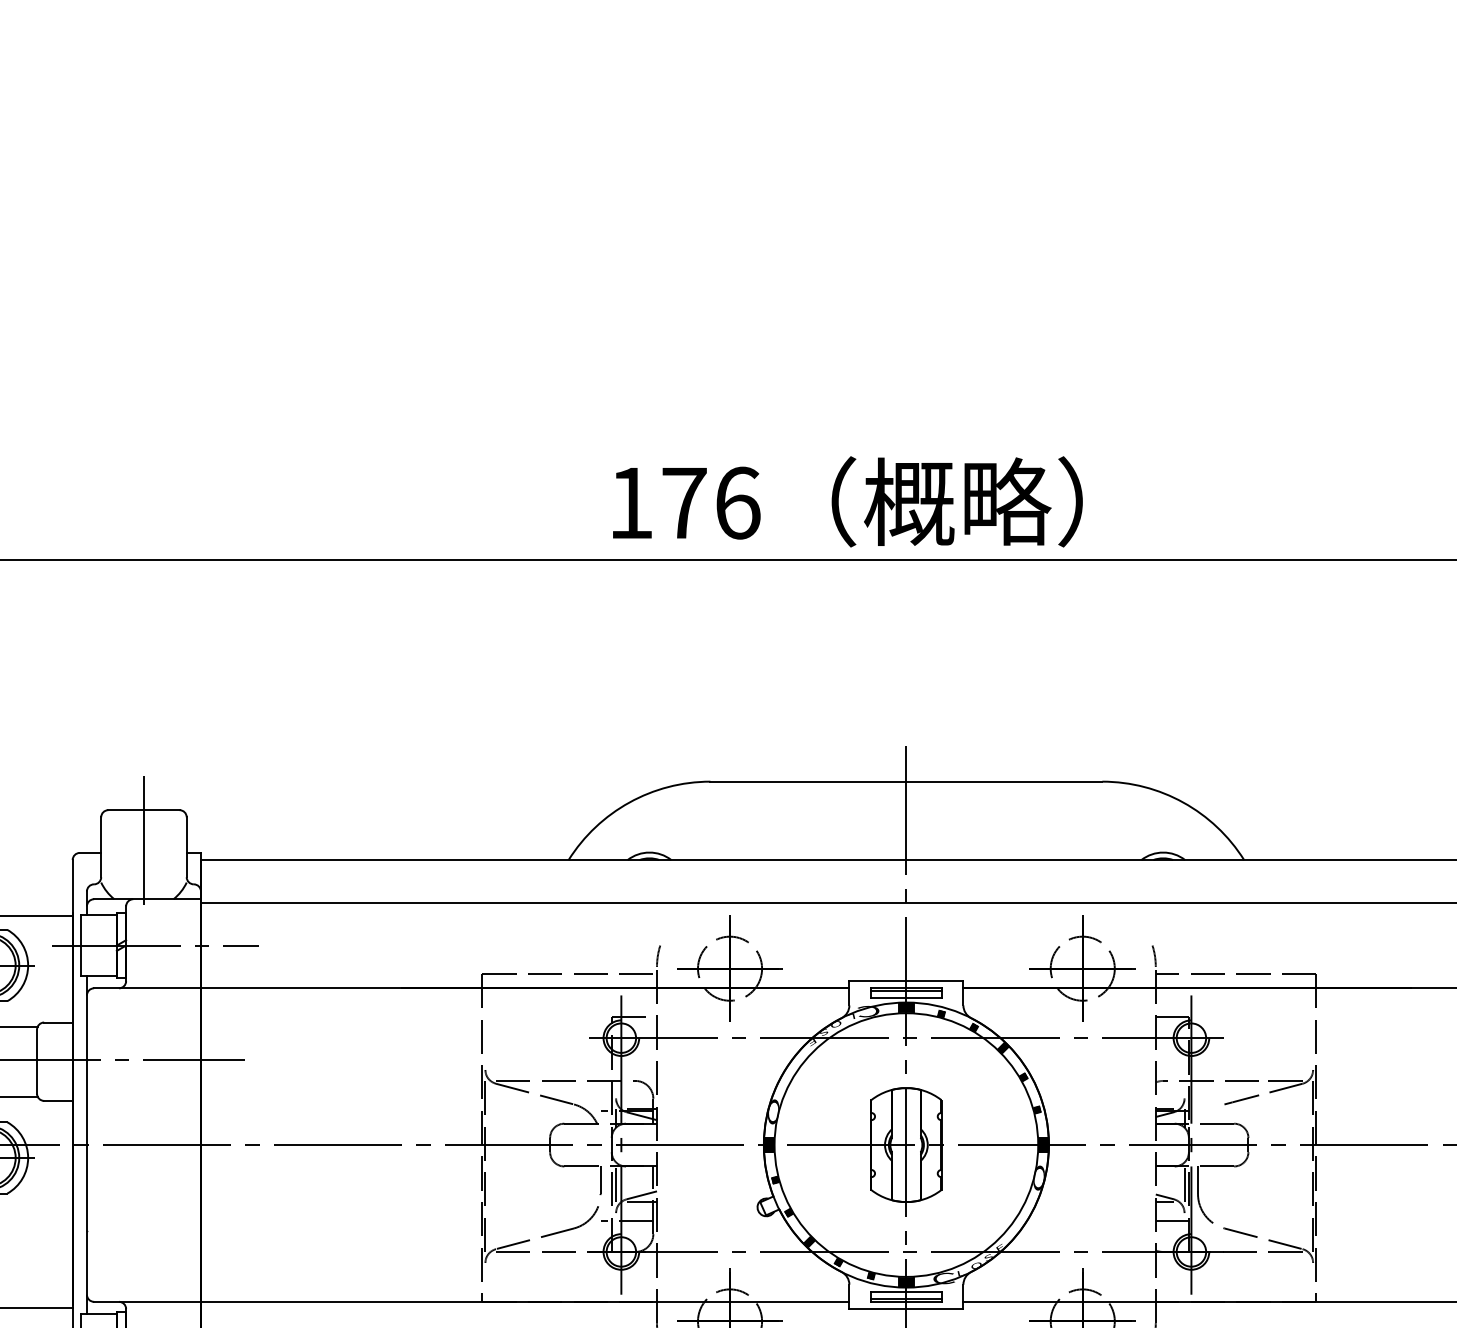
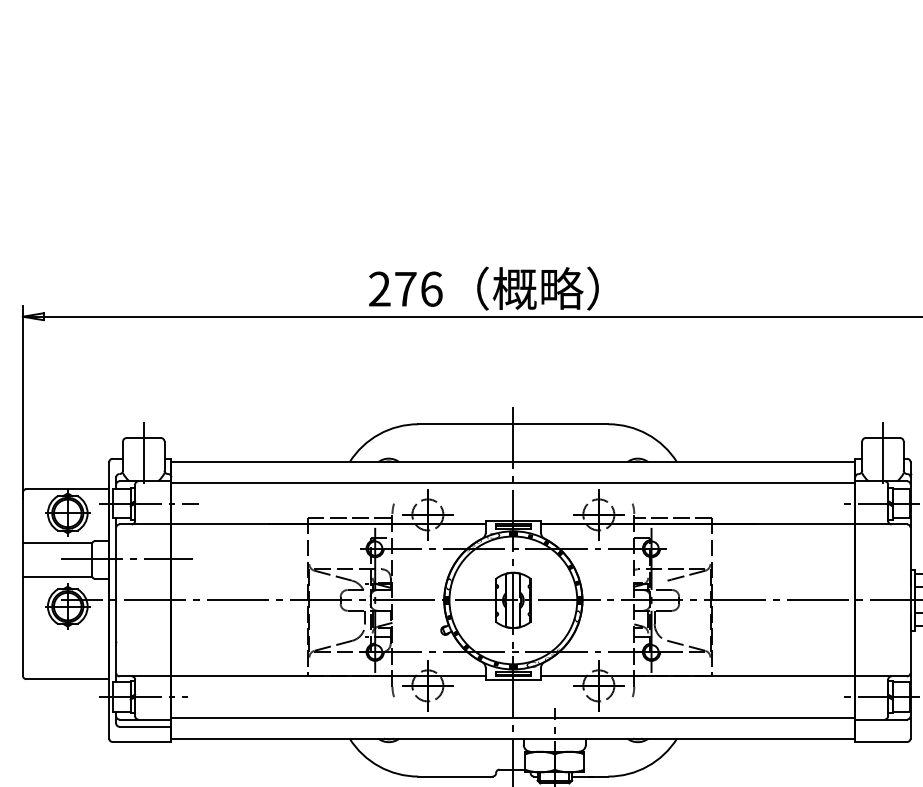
text: (630, 501) -> (379, 288), 176 -> 276

